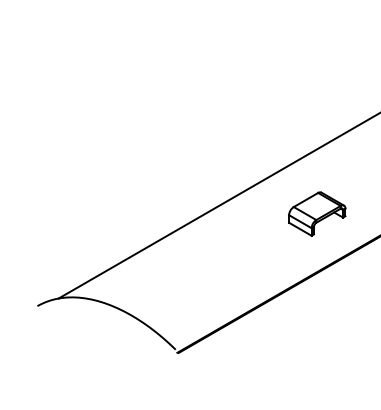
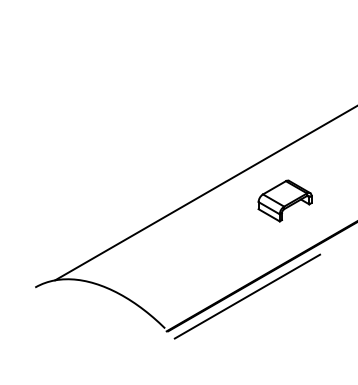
part: (316, 213) -> (284, 200), moved
line: (263, 315) -> (247, 296), added

